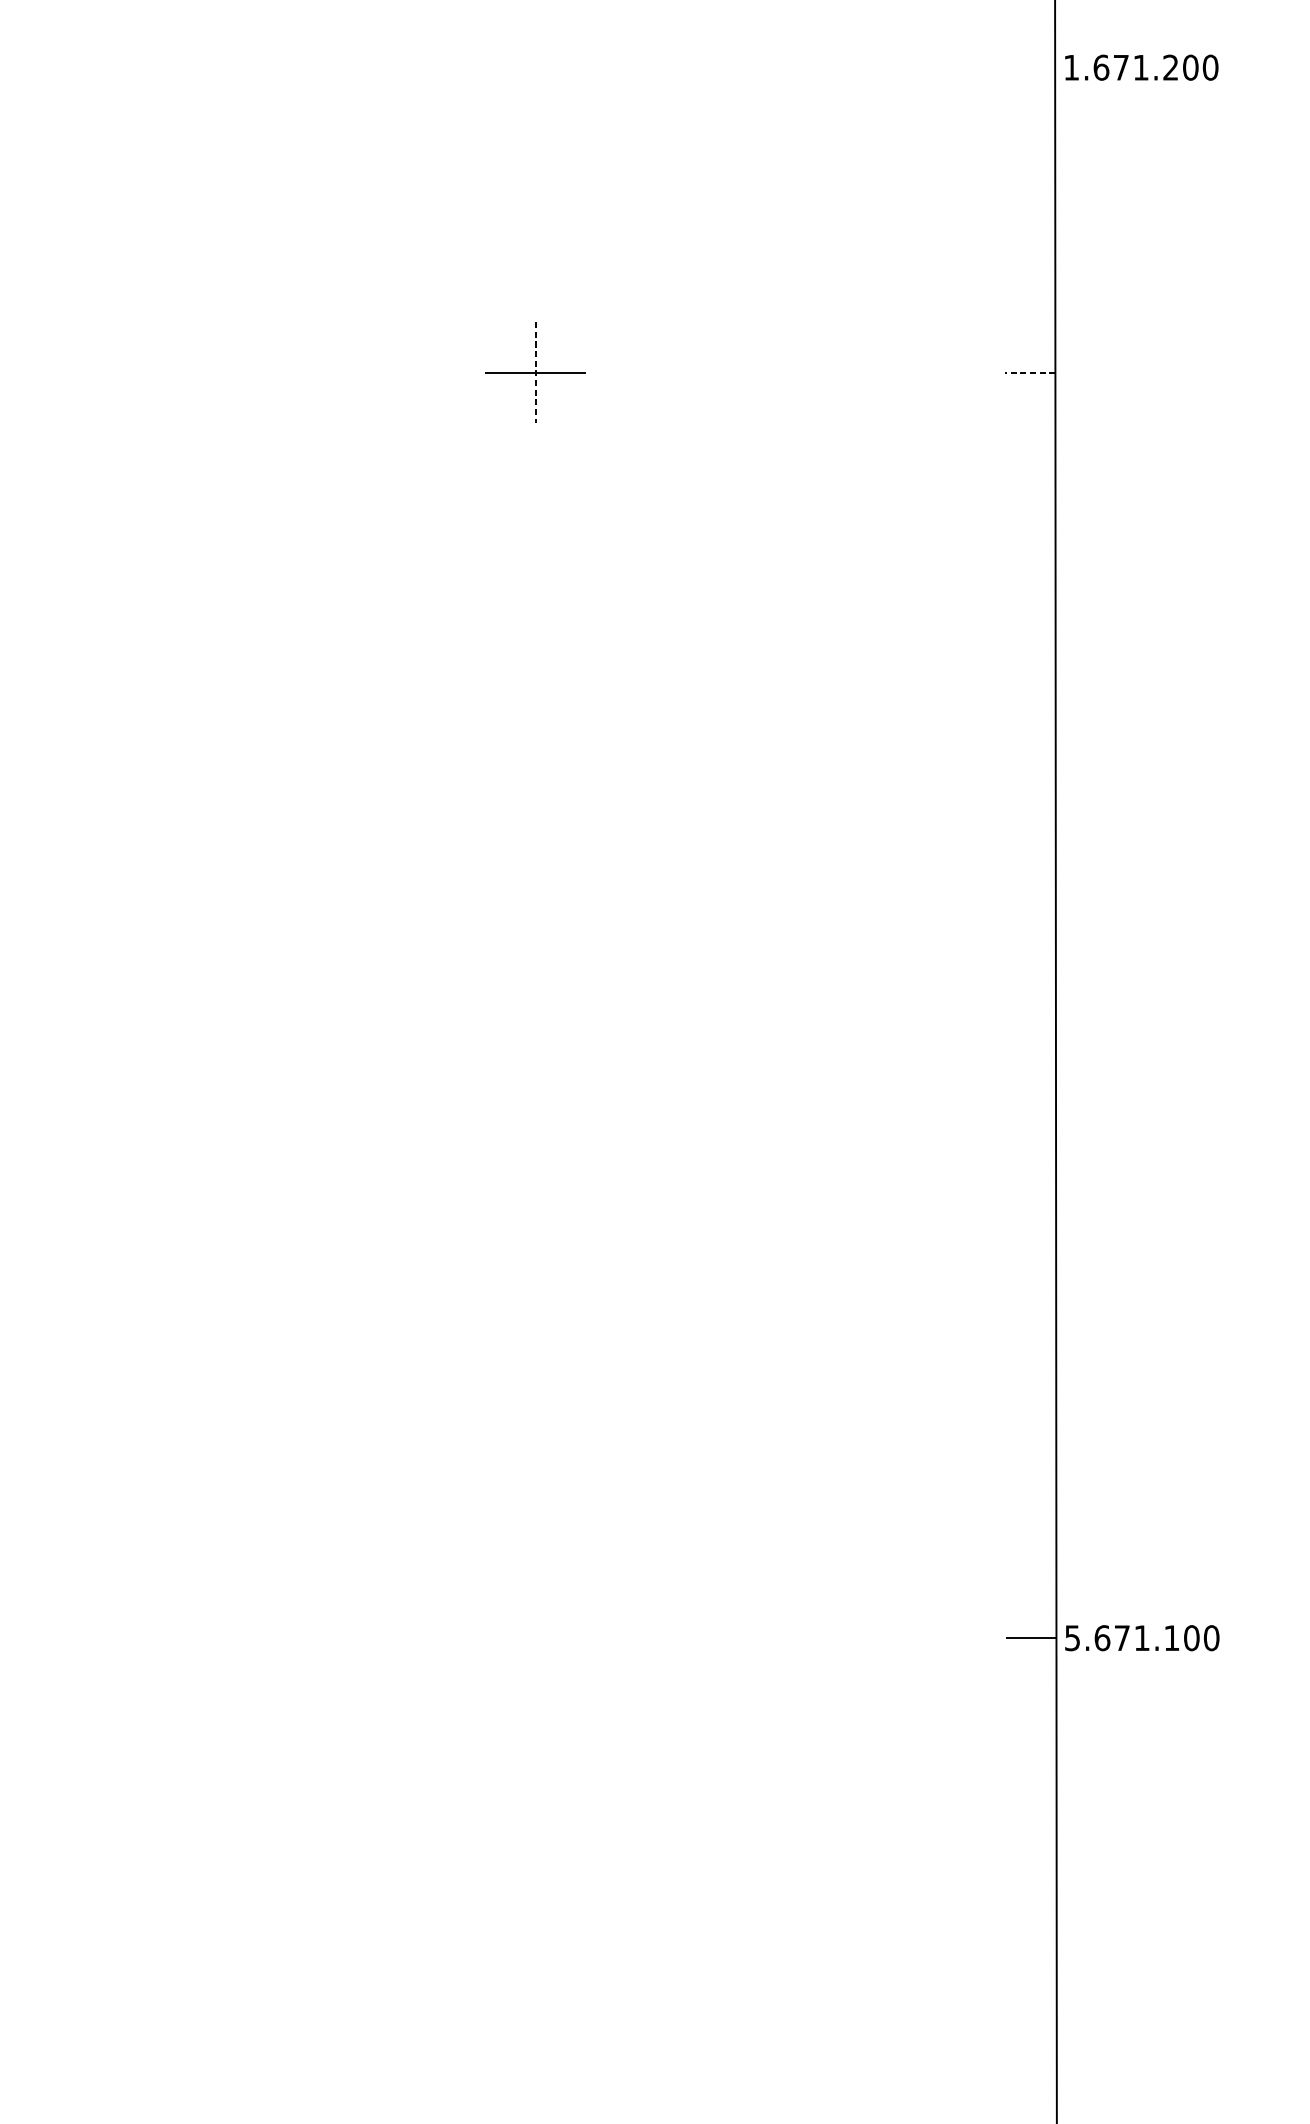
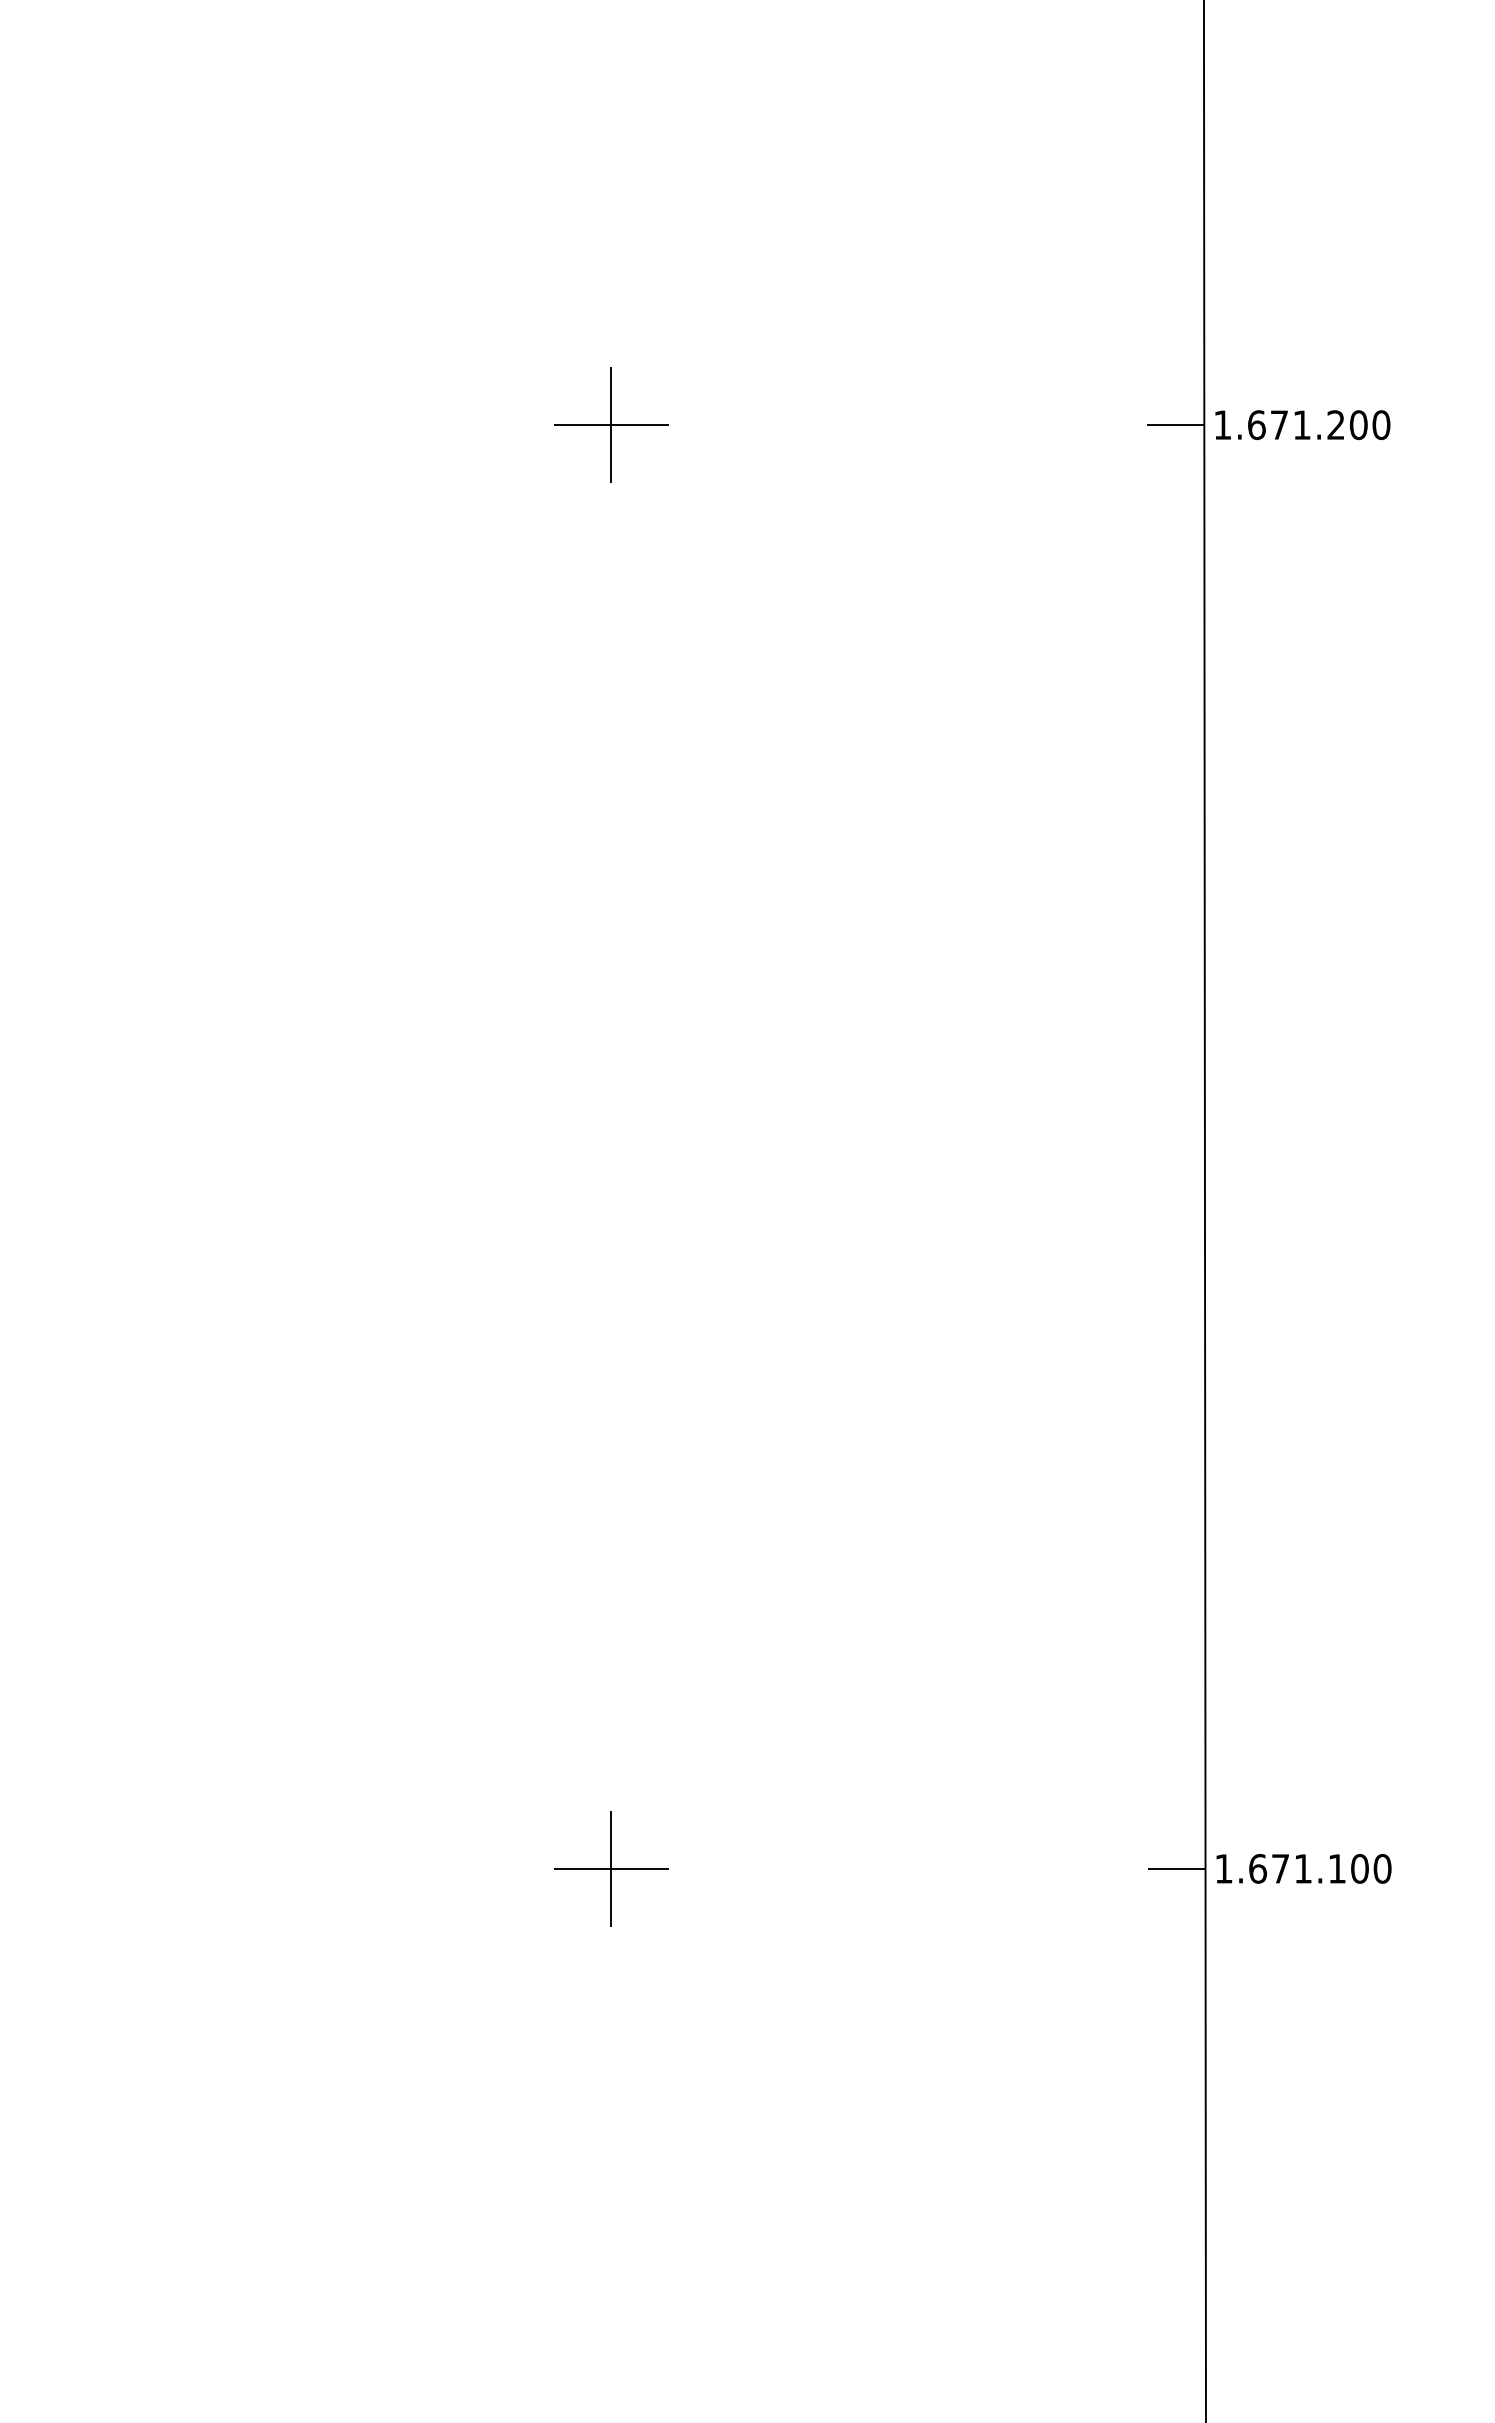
text: (1141, 68) -> (1302, 425), moved
line: (535, 373) -> (611, 425), dashed -> solid
line: (1030, 373) -> (1175, 425), dashed -> solid
part: (535, 1637) -> (611, 1868), added
text: (1072, 1637) -> (1223, 1868), 5.671.100 -> 1.671.100

